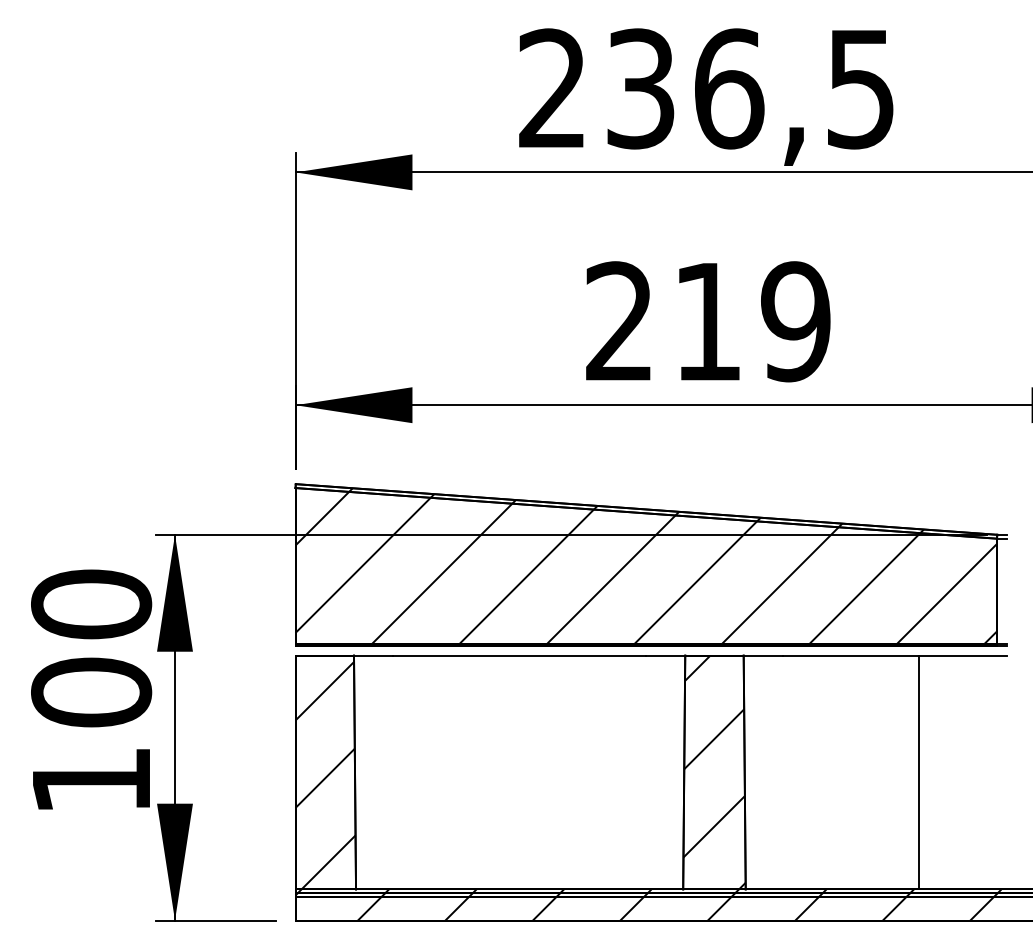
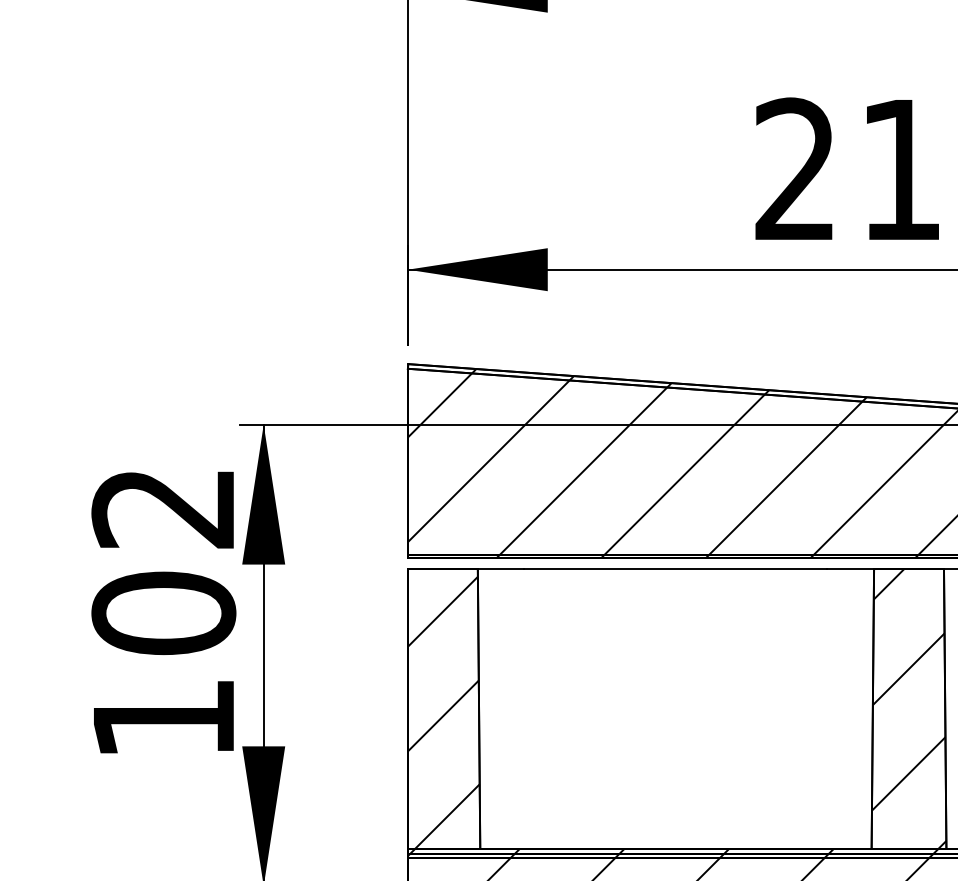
text: (91, 604) -> (163, 508), 100 -> 102

